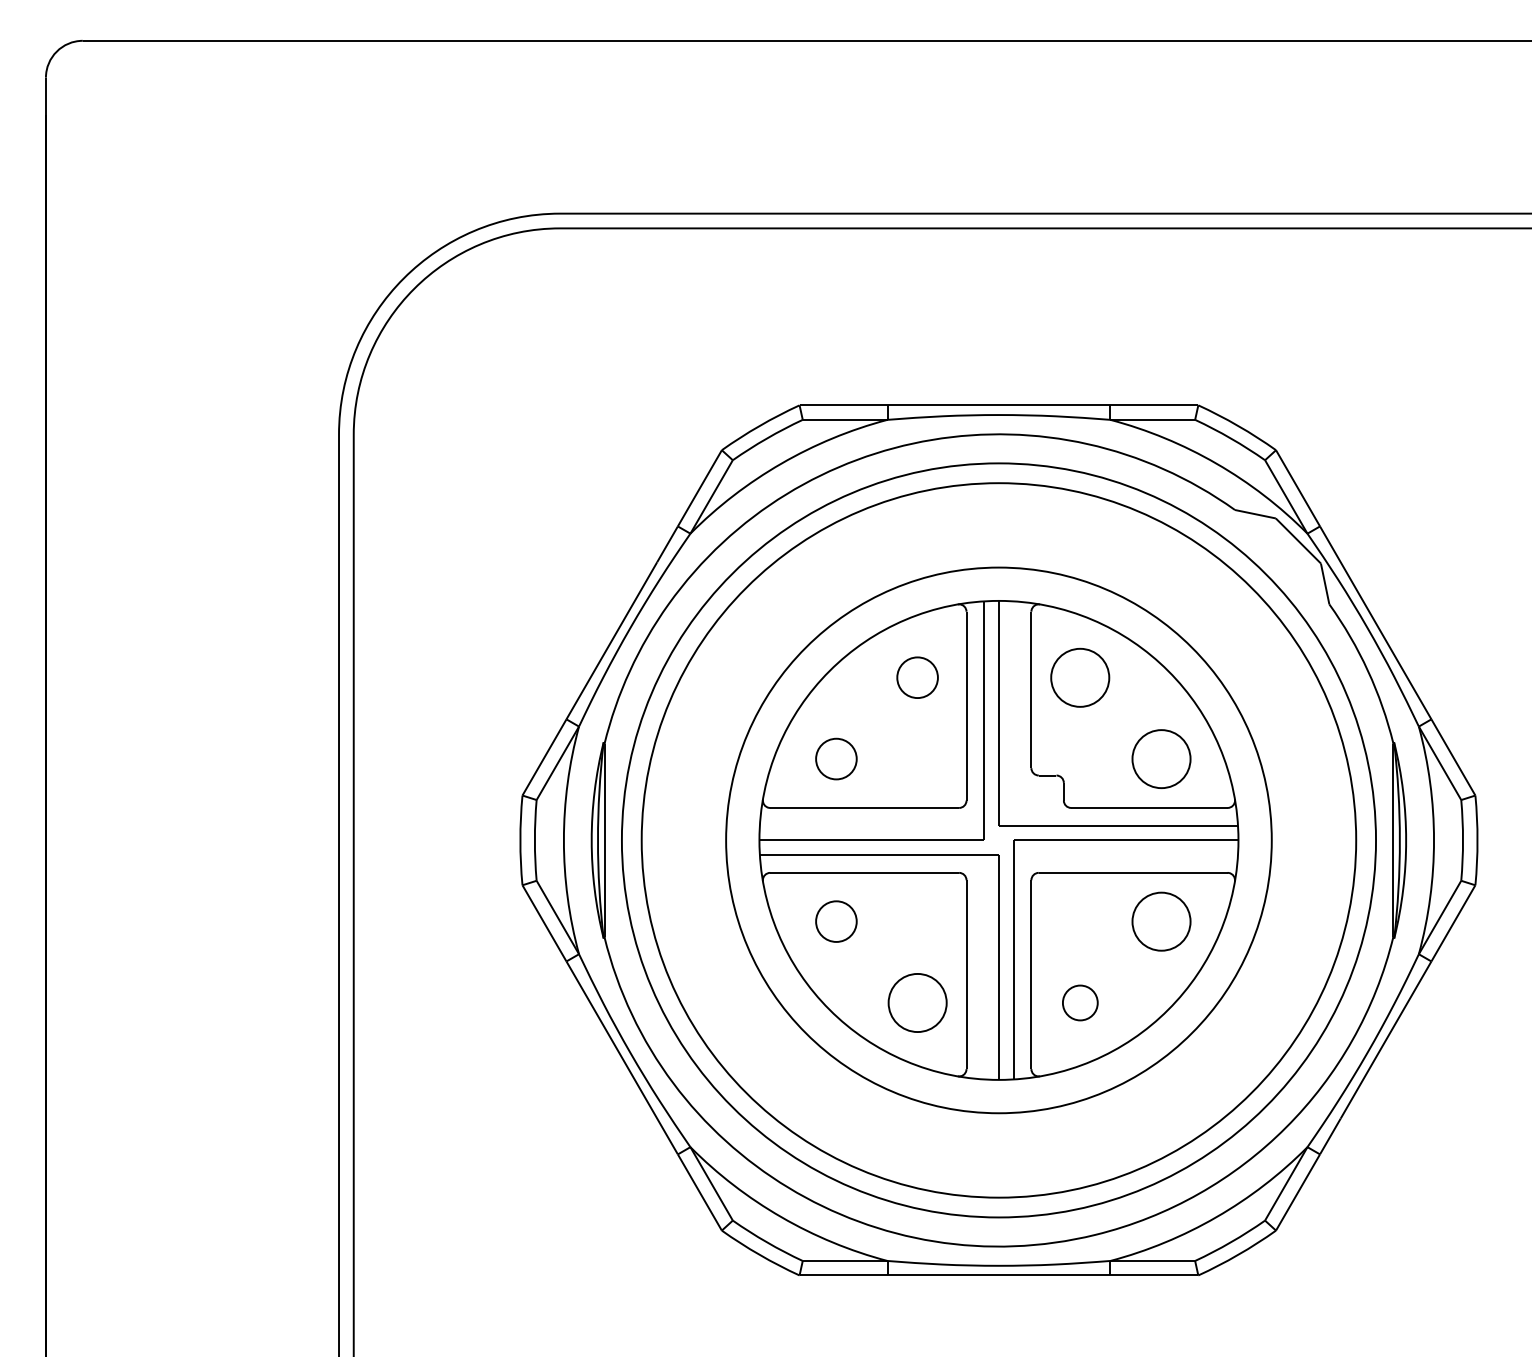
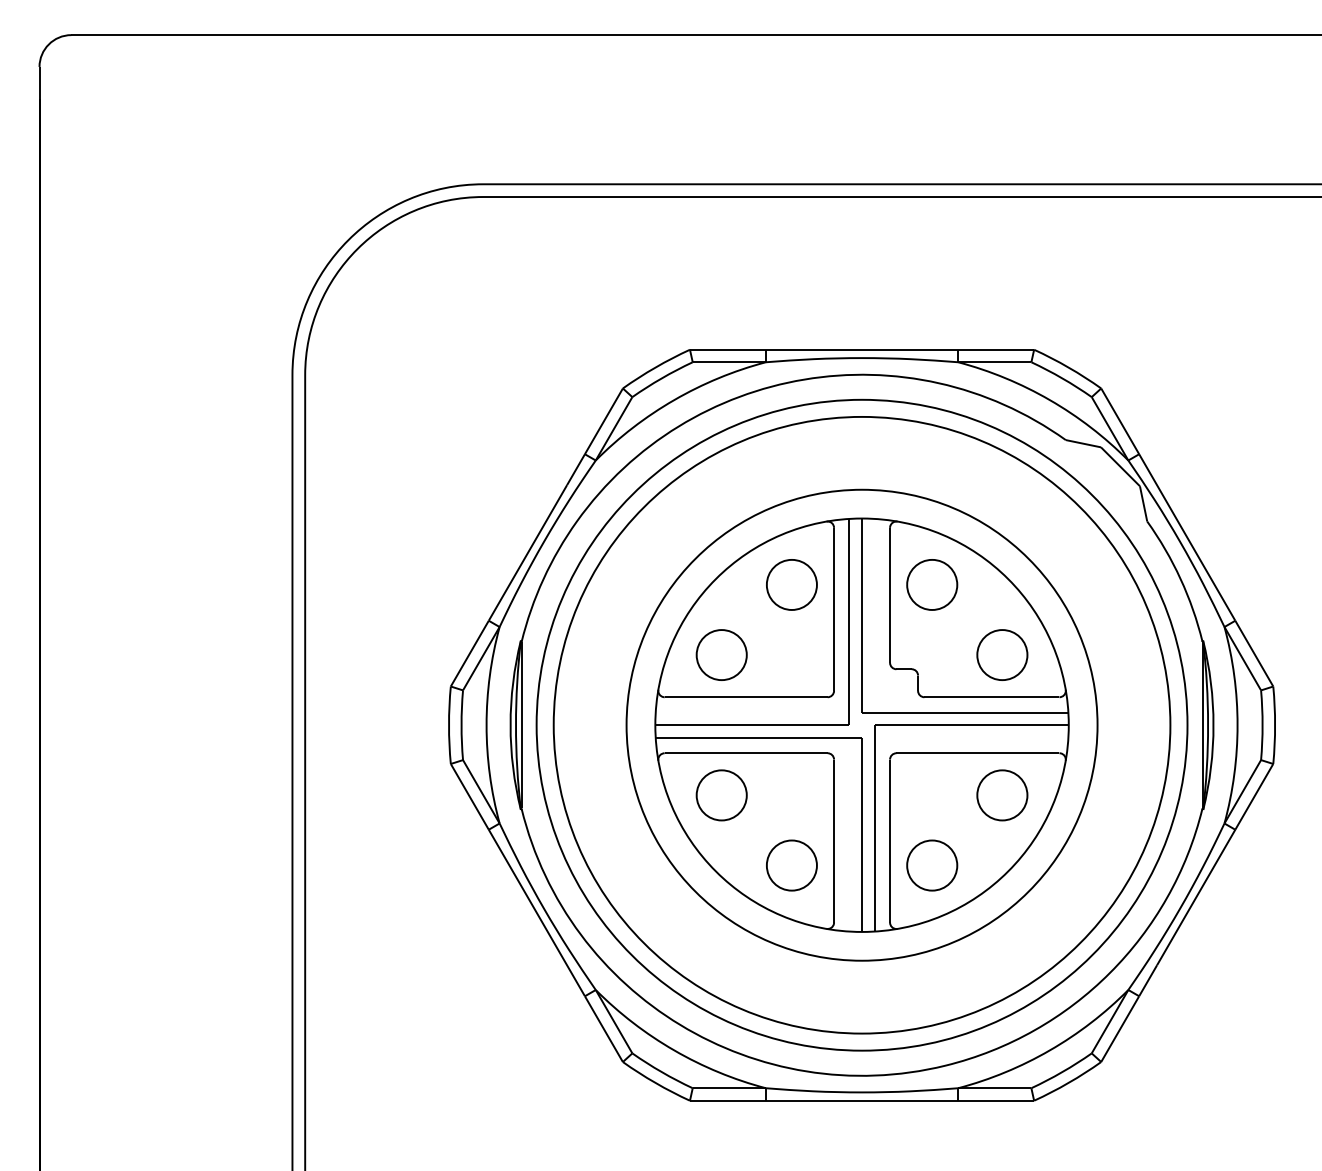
part: (917, 677) -> (791, 584), size x1.43
part: (836, 758) -> (721, 654), size x1.43
part: (836, 921) -> (721, 795), size x1.43
part: (1080, 1002) -> (932, 865), size x1.67

